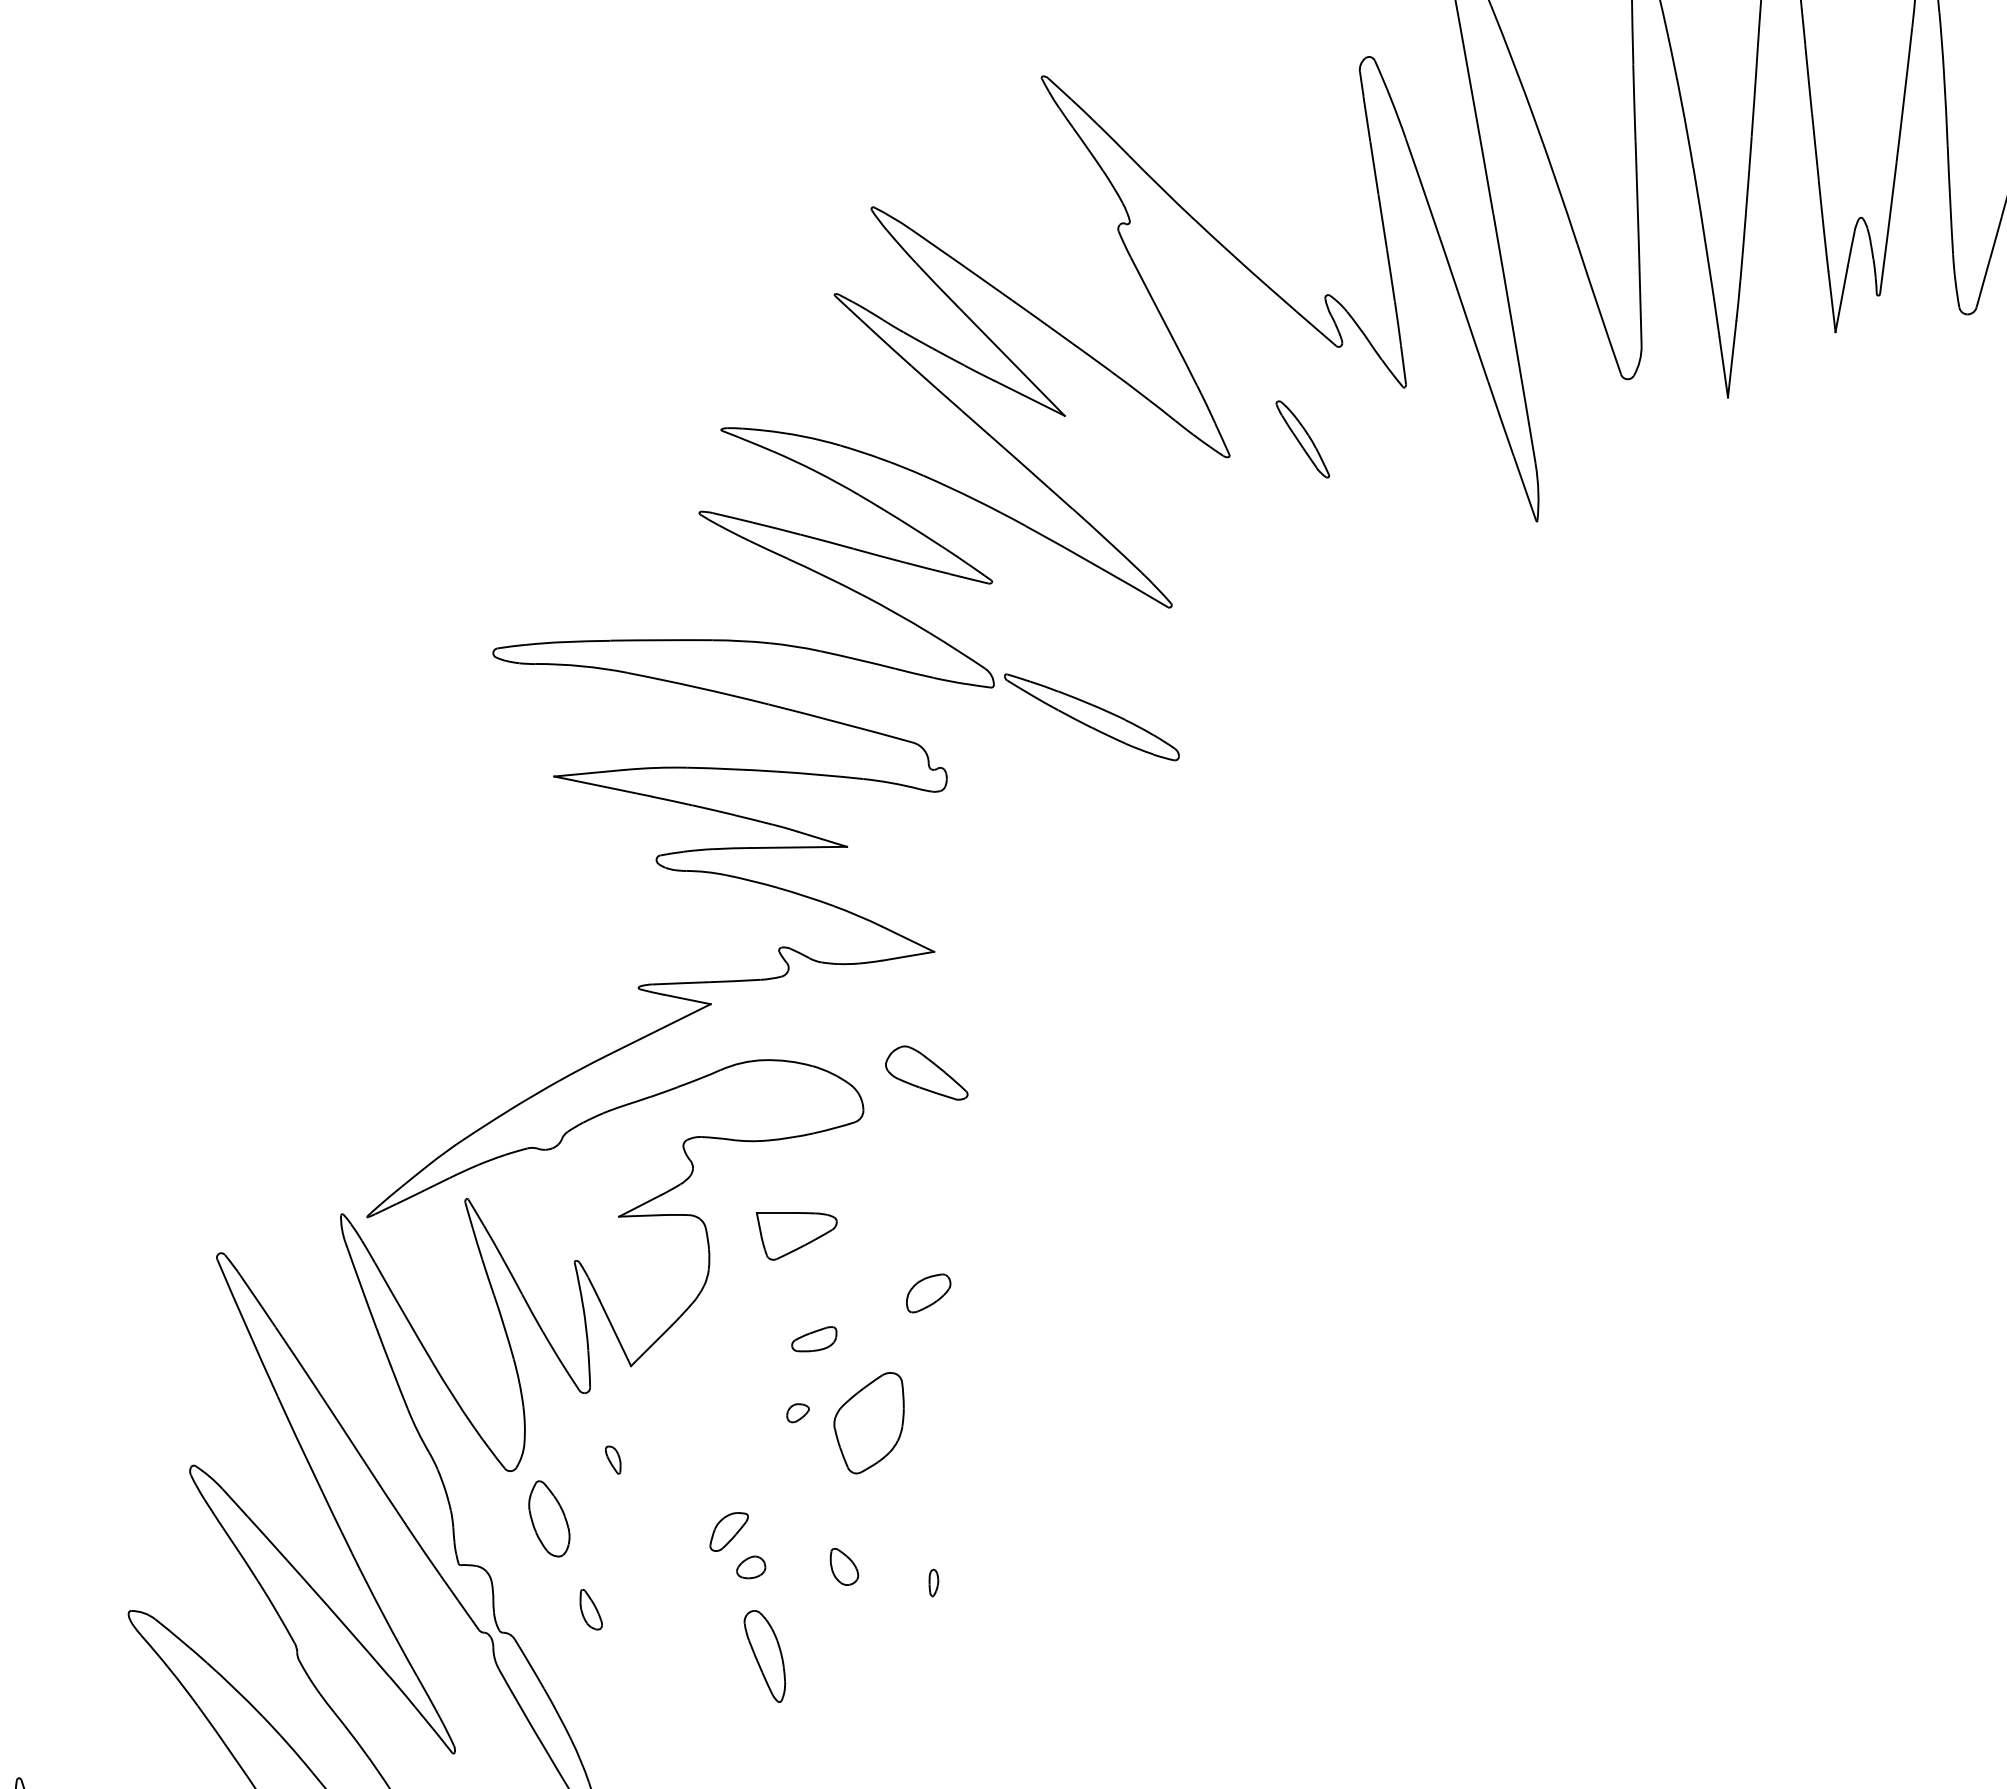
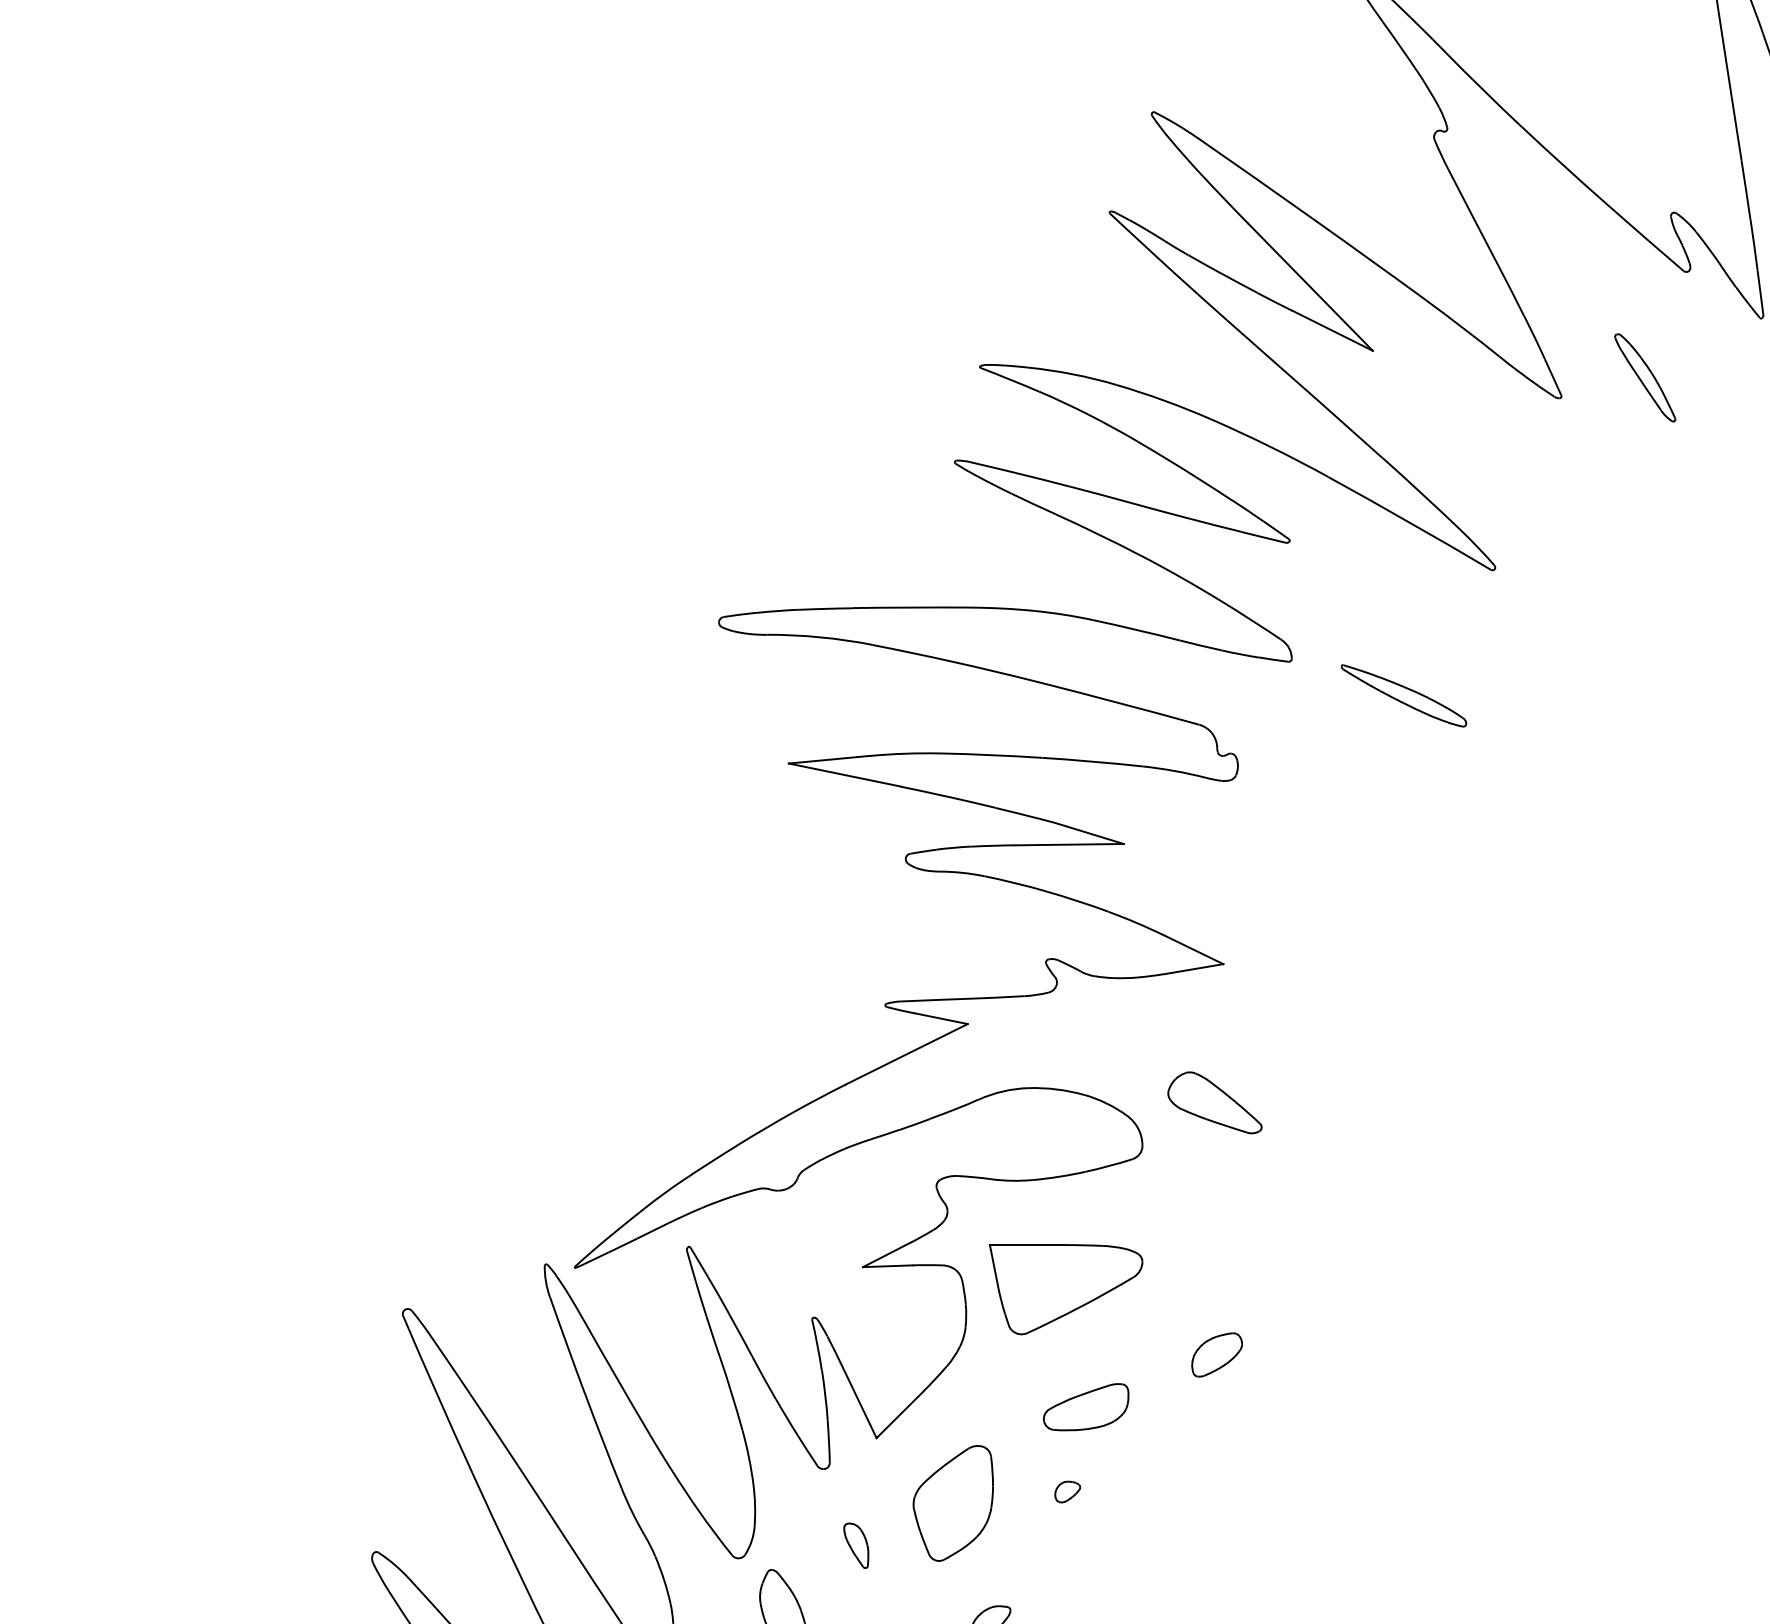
part: (1091, 717) -> (1403, 696), size x0.62
part: (796, 1236) -> (1065, 1289), size x1.67
part: (814, 1339) -> (1086, 1407), size x1.67
part: (868, 1423) -> (952, 1503), moved
part: (612, 1459) -> (855, 1544), size x1.43

